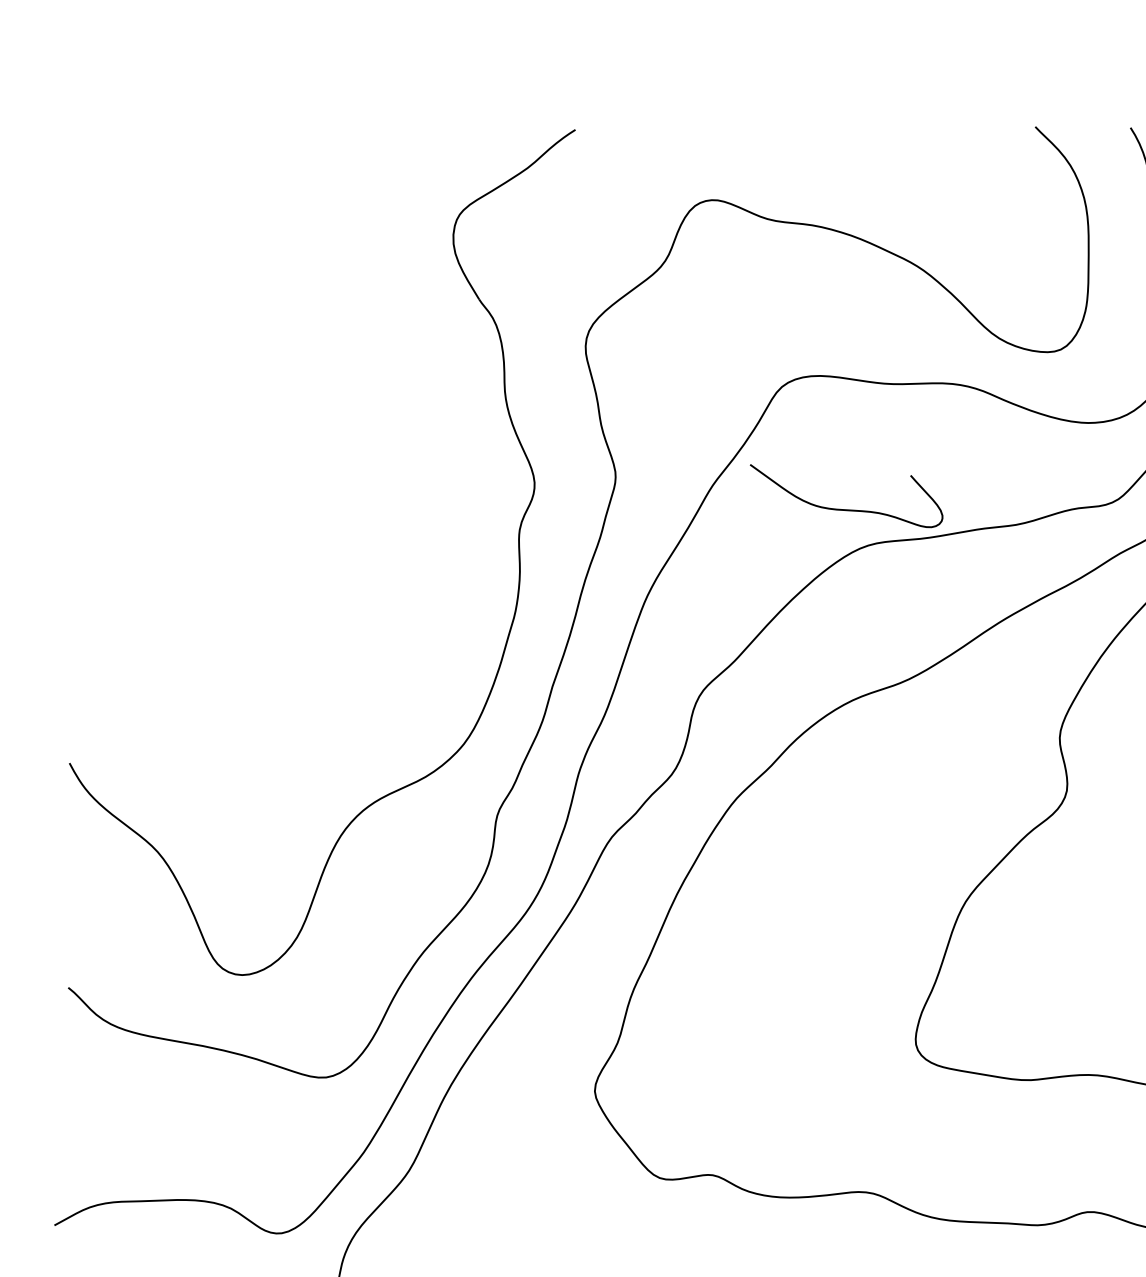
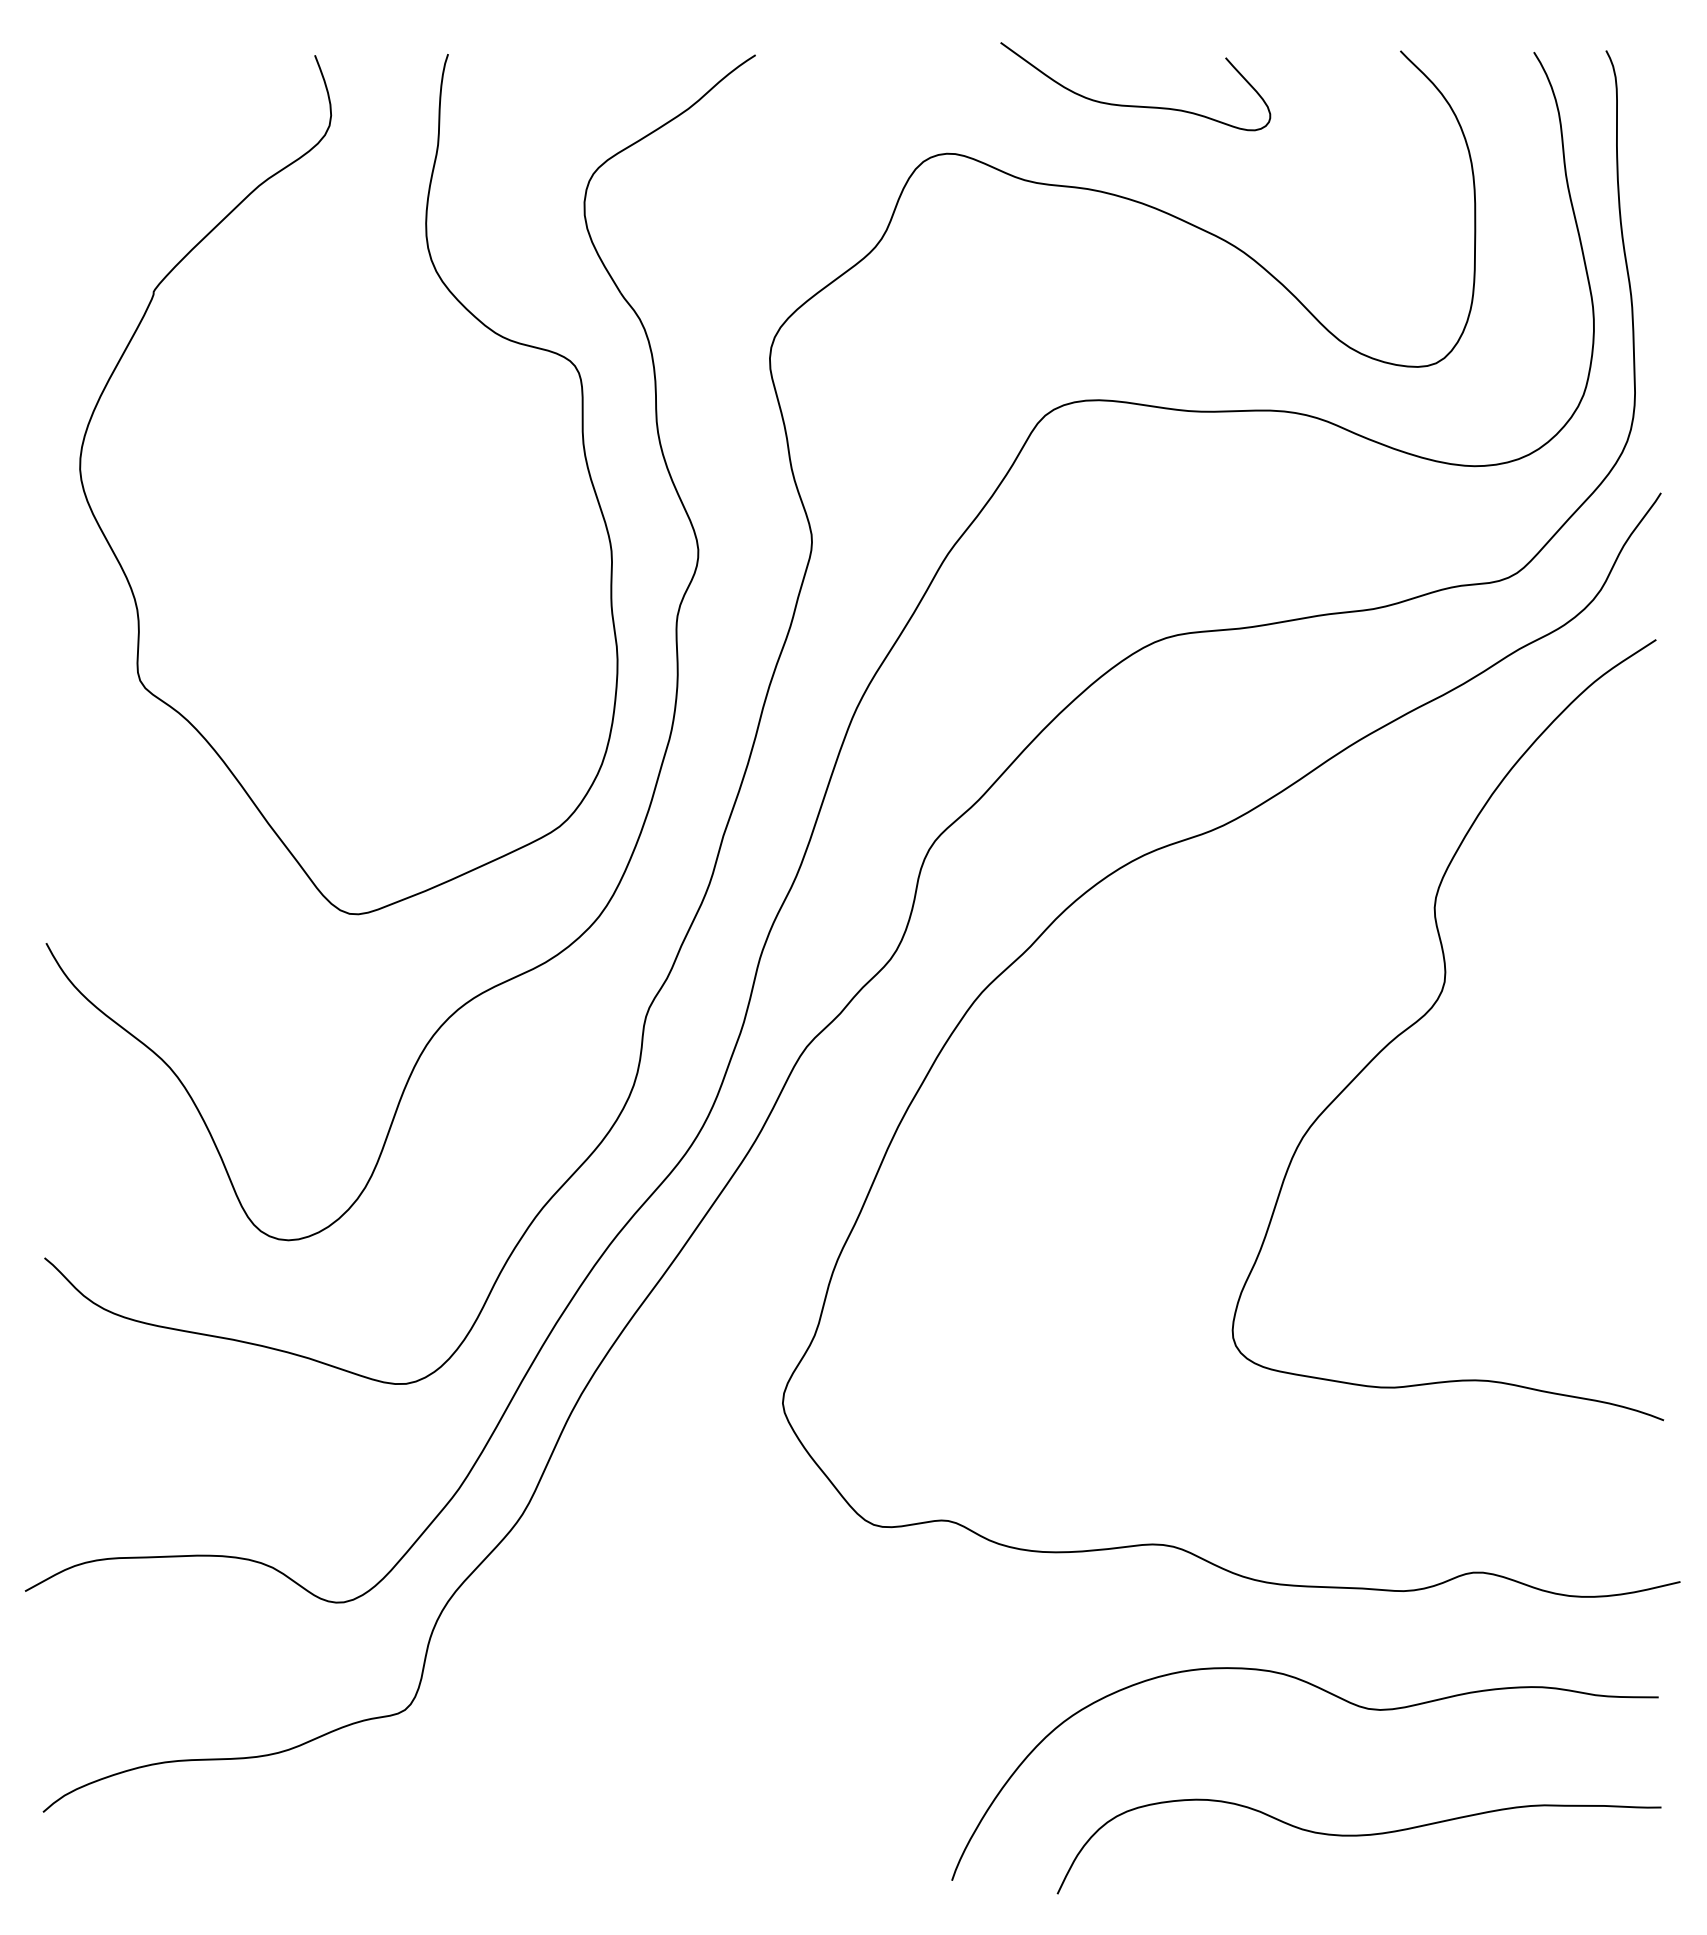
part: (382, 323) -> (484, 326), added
curve: (846, 509) -> (1135, 105), moved

